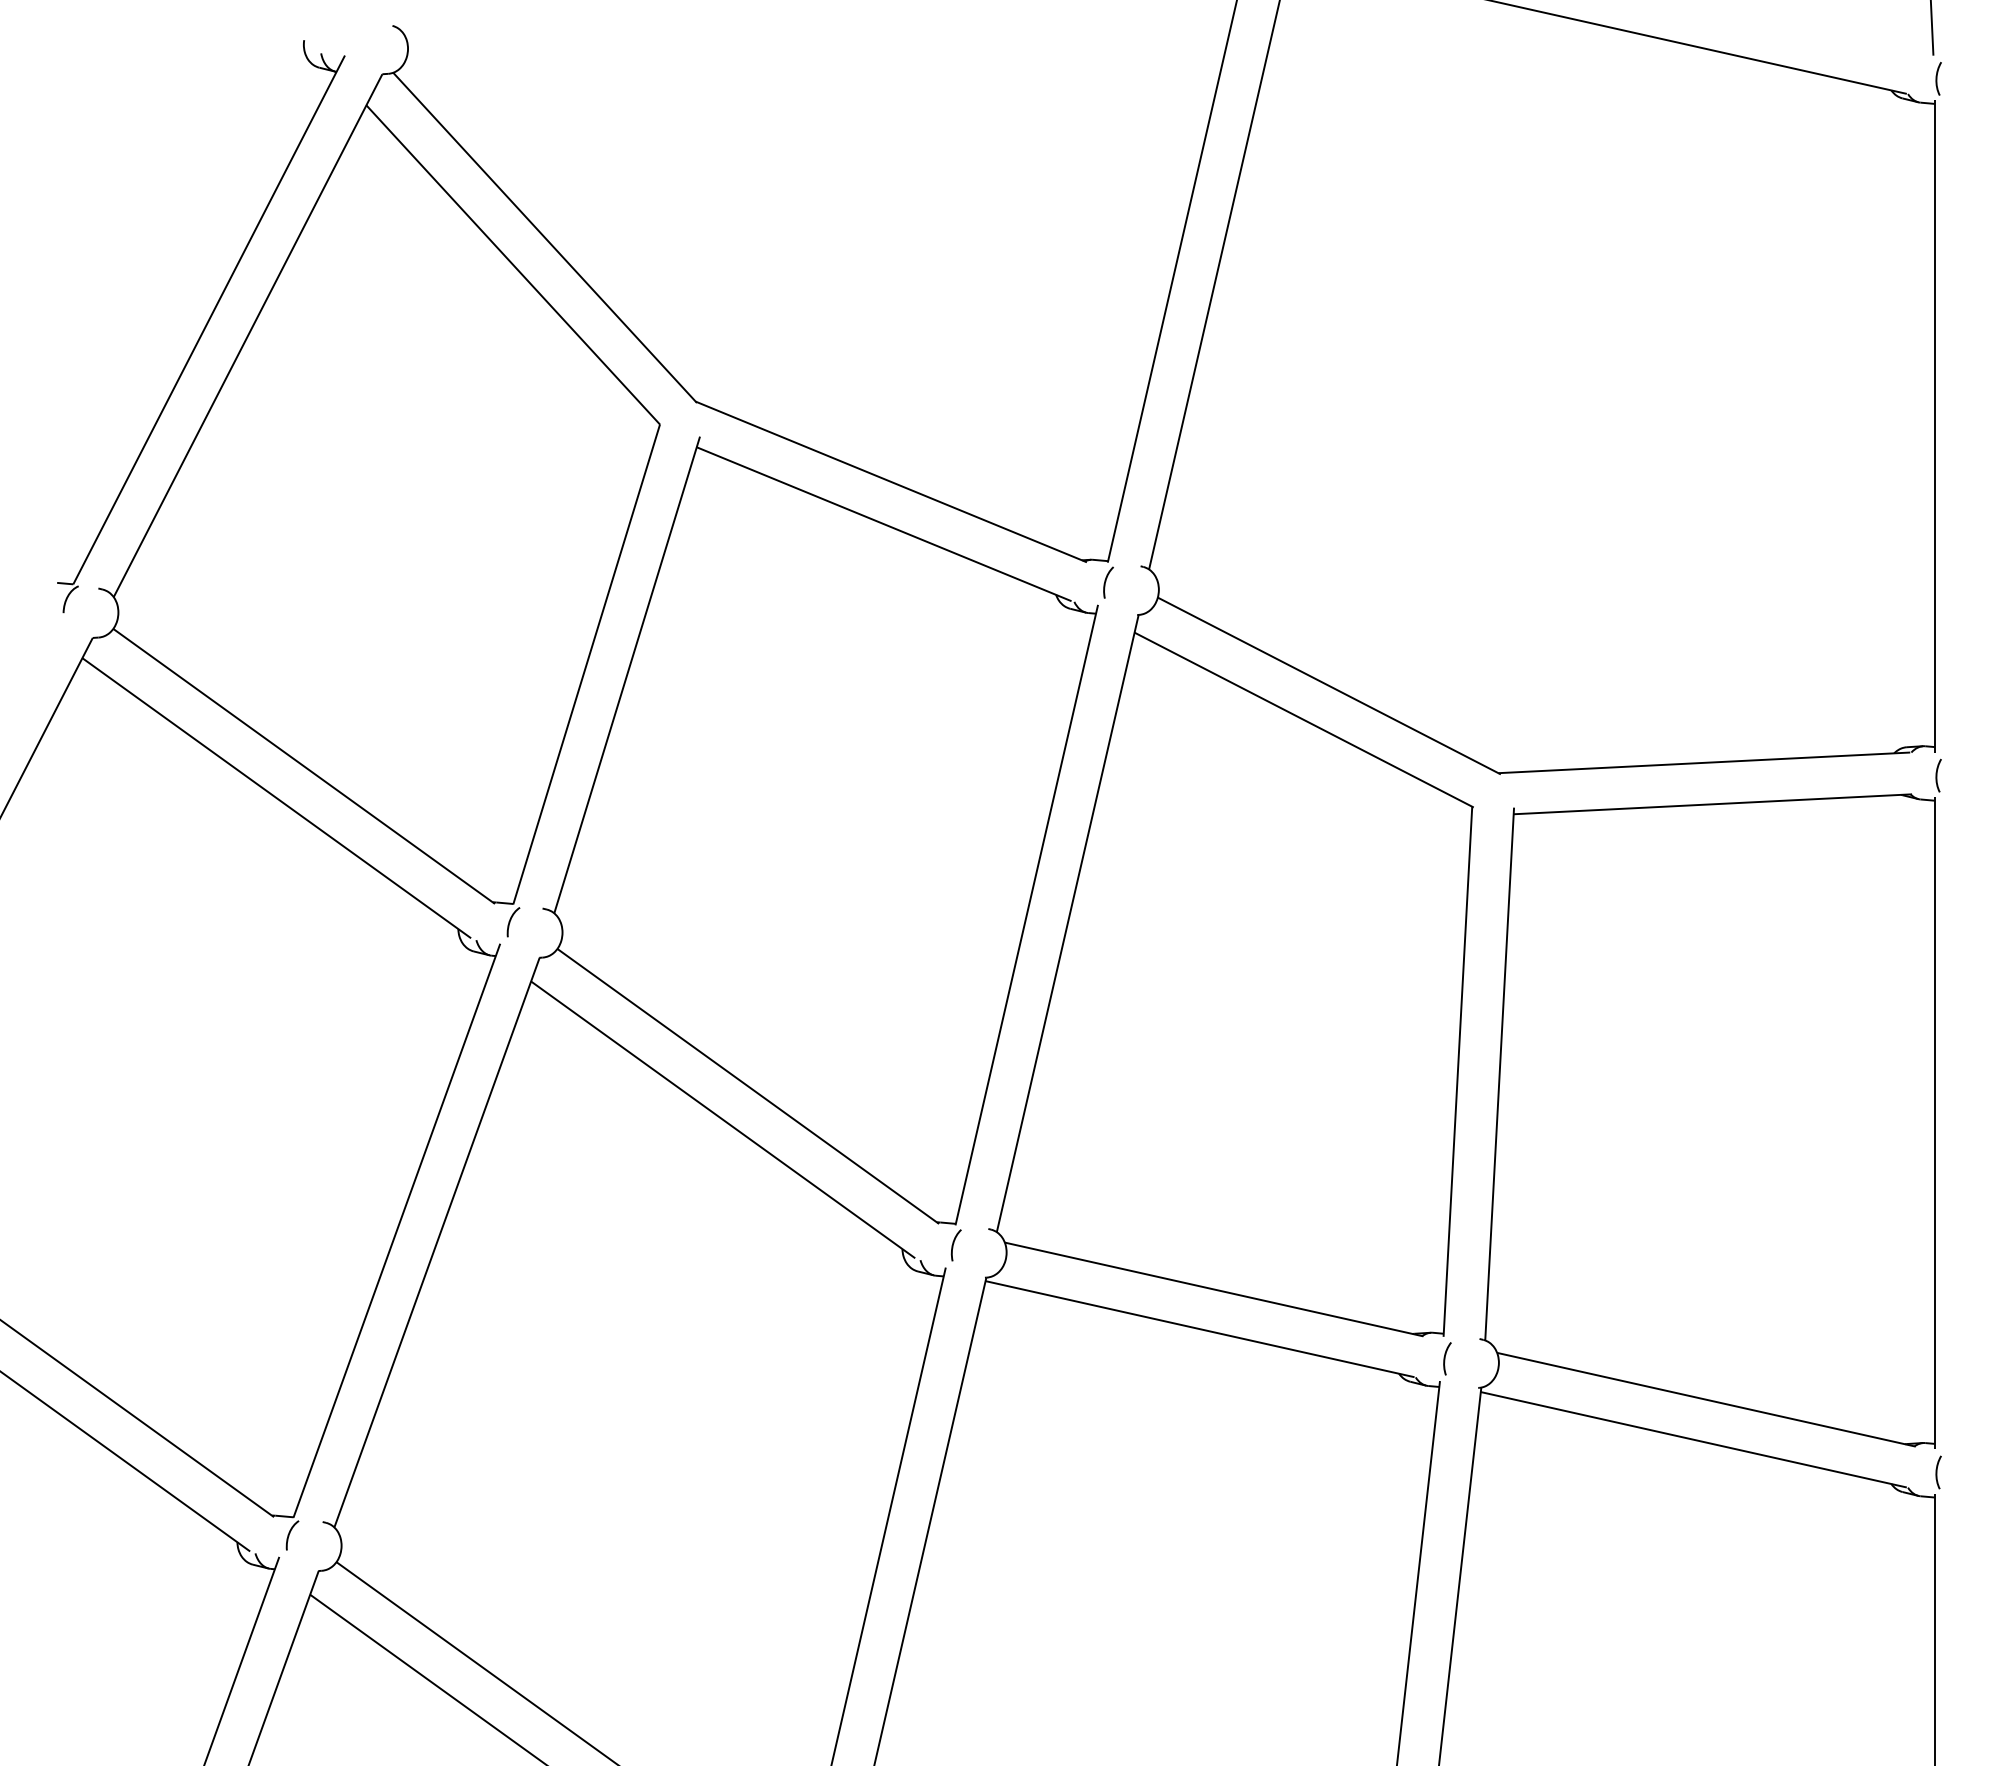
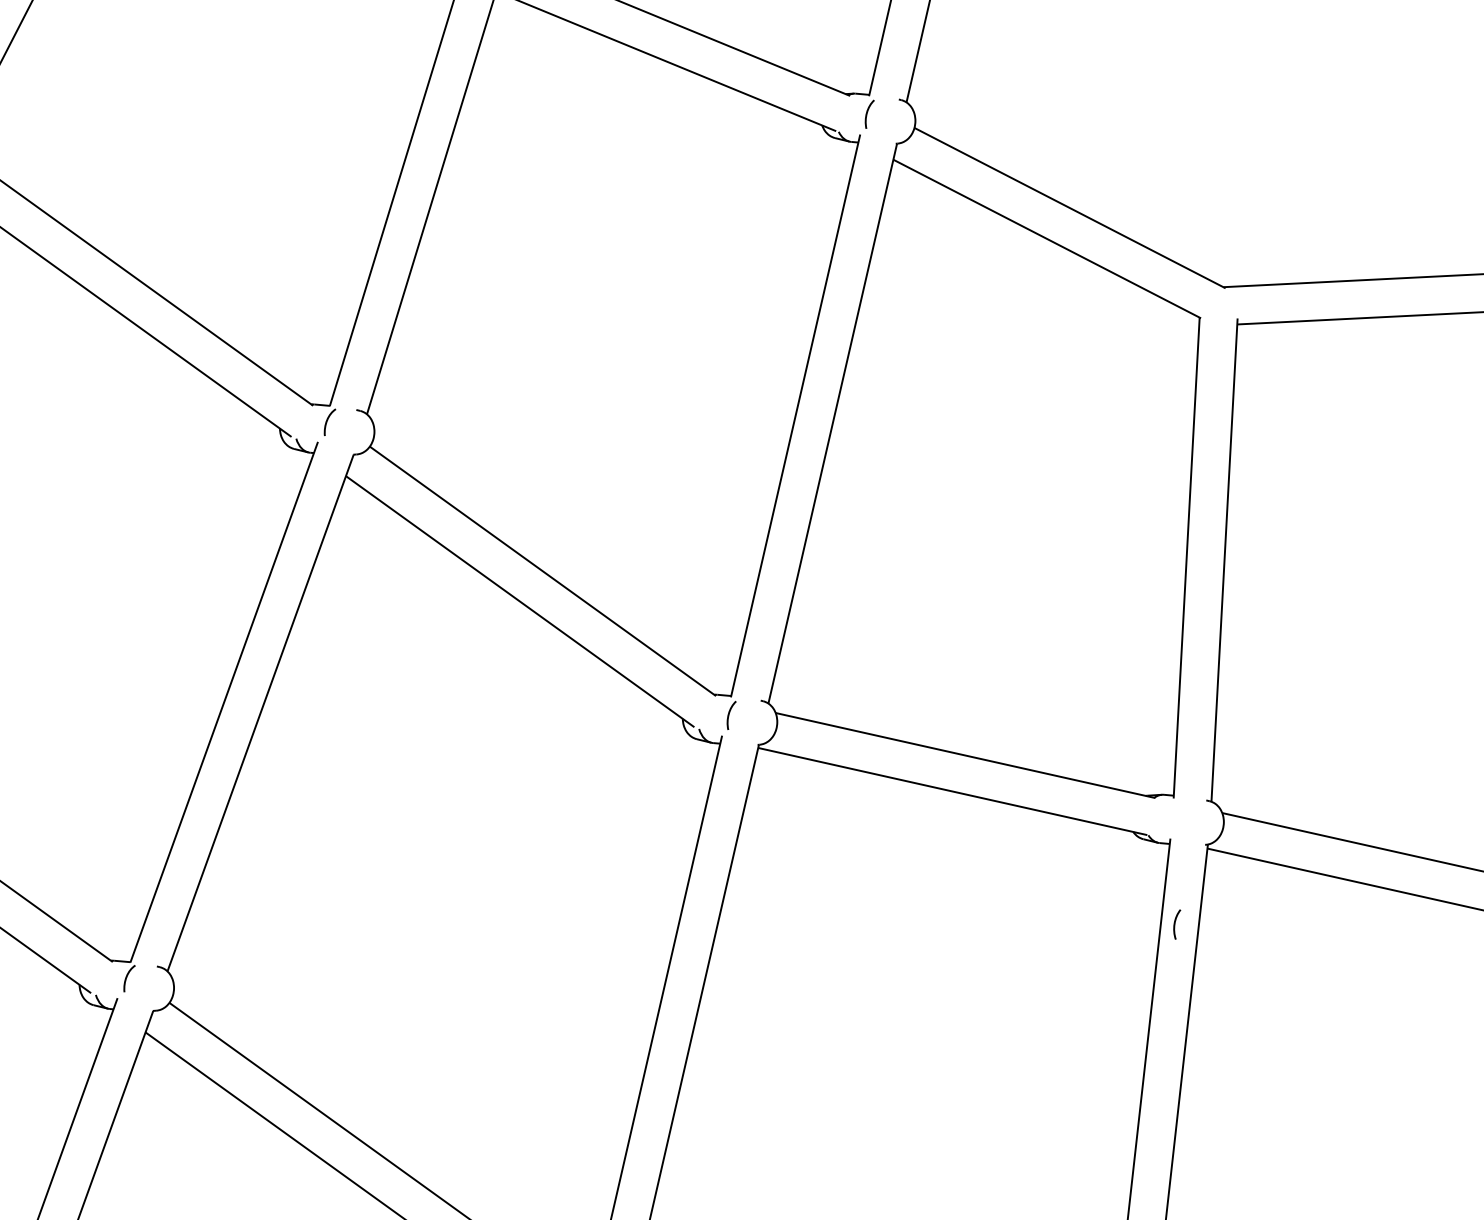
part: (1447, 1358) -> (1177, 924), moved

